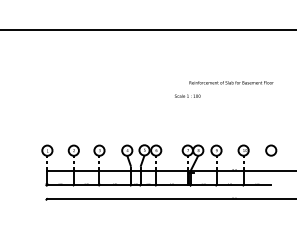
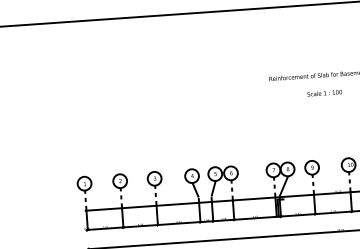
text: (187, 95) -> (324, 92), moved

